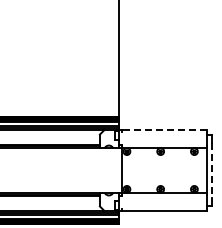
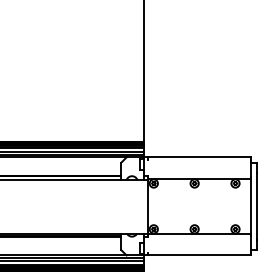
line: (164, 130) -> (199, 157), dashed -> solid
line: (212, 170) -> (257, 206), dashed -> solid

